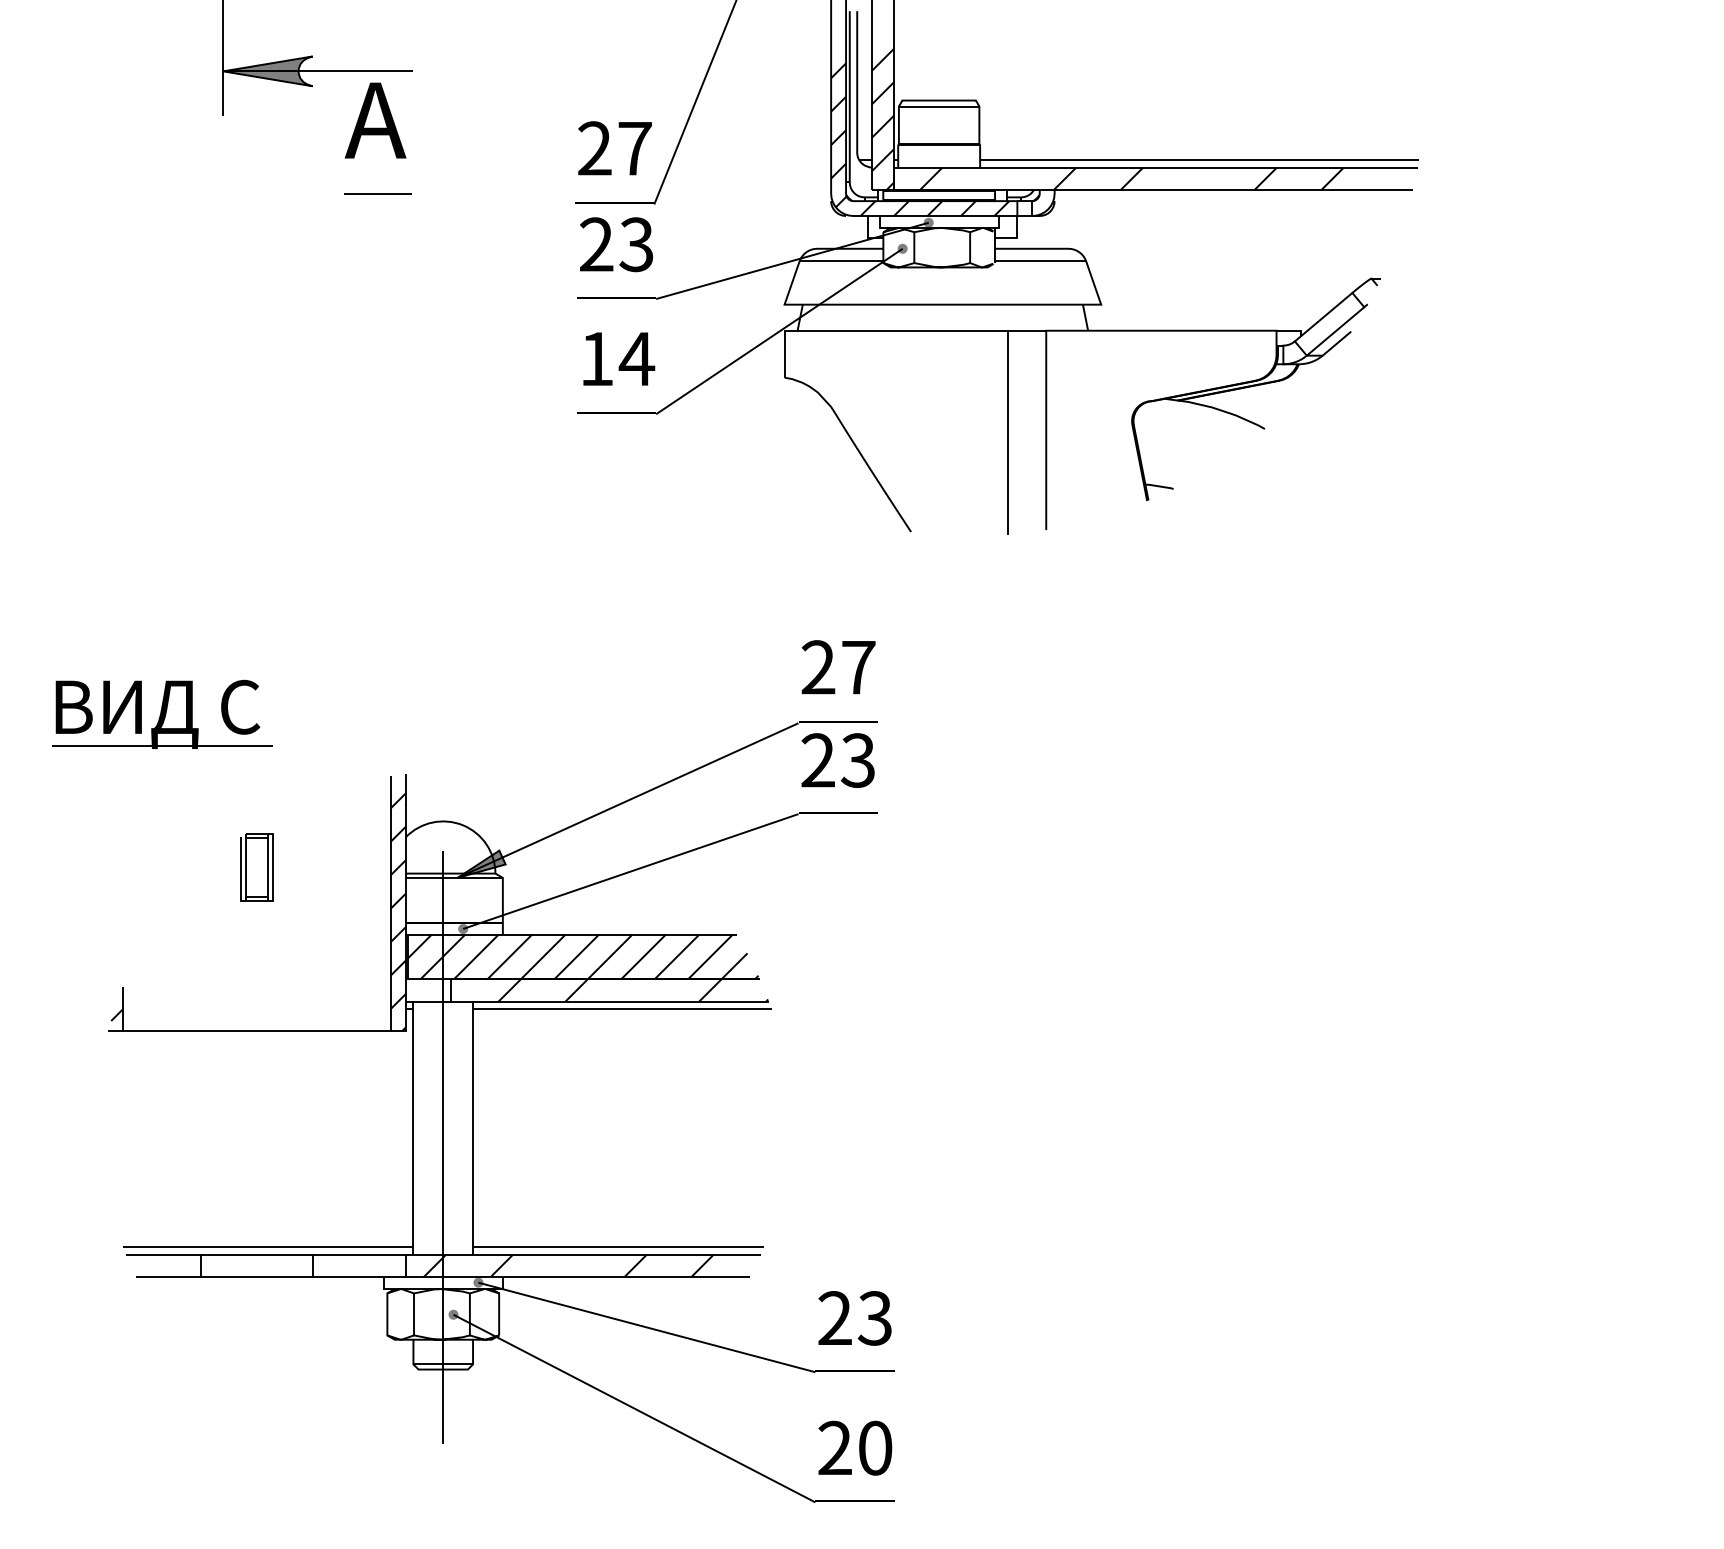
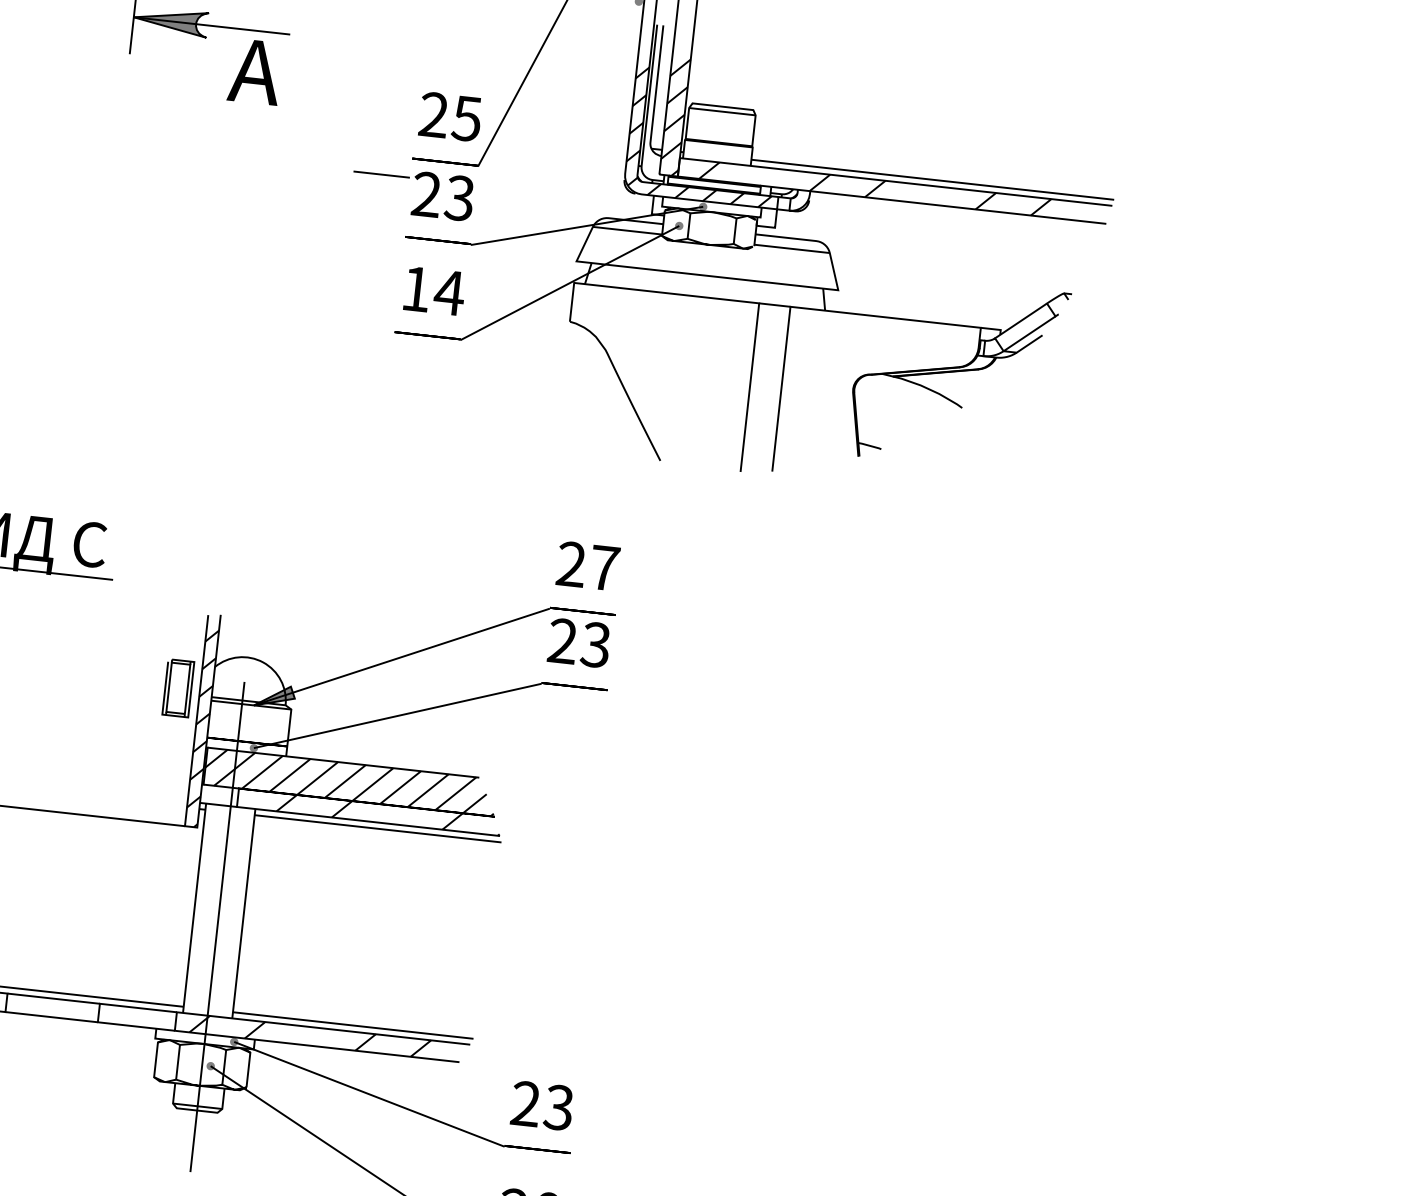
text: (634, 149) -> (466, 119), 27 -> 25
line: (377, 193) -> (381, 174), moved
part: (256, 867) -> (177, 688), moved

